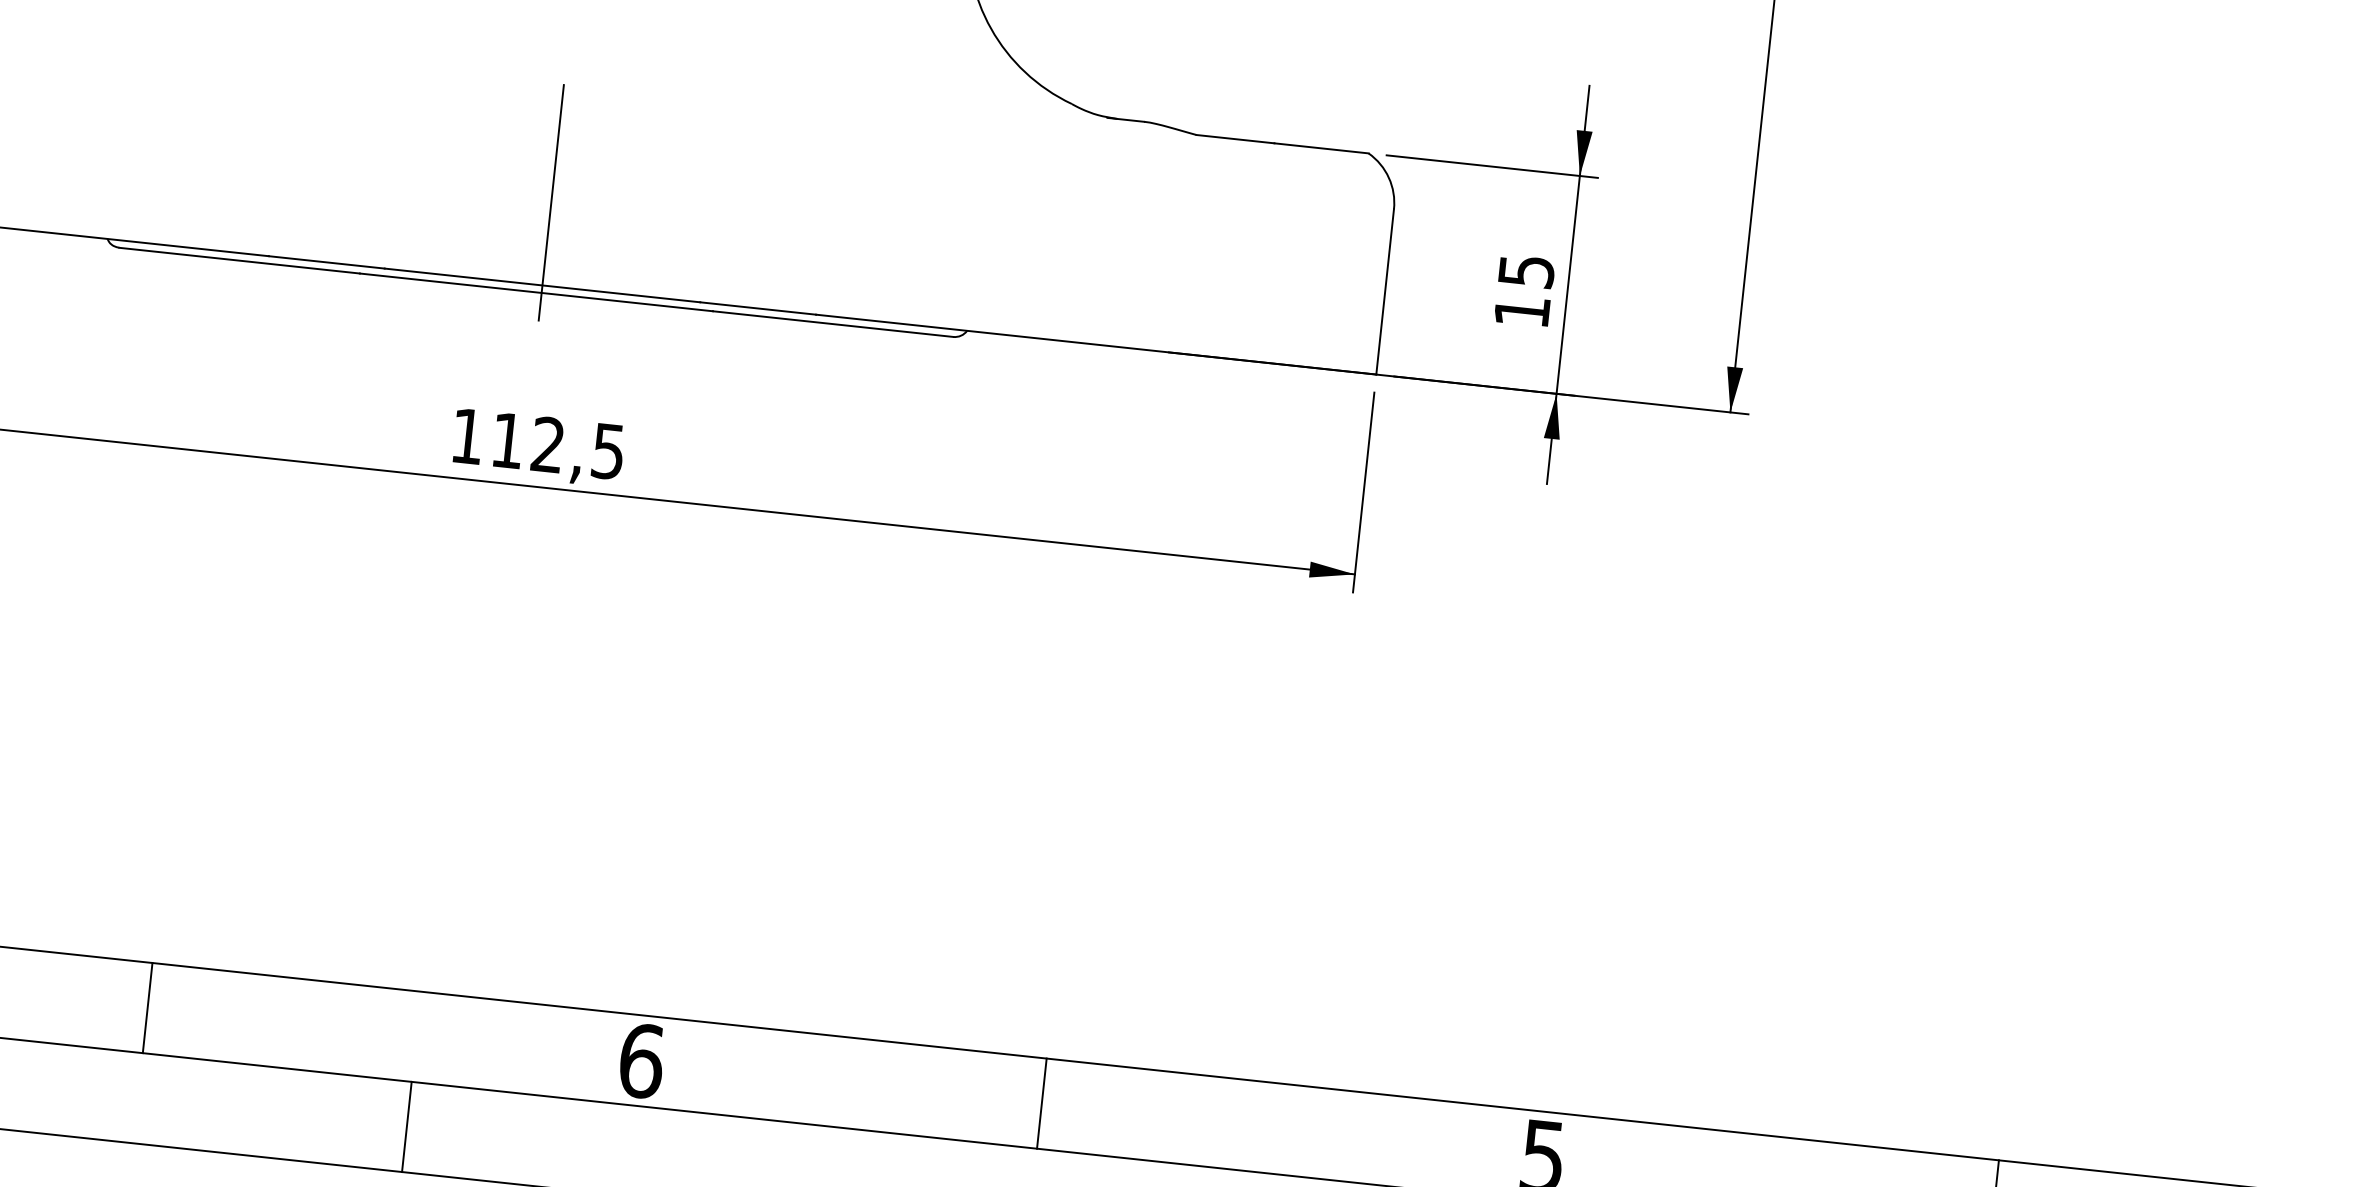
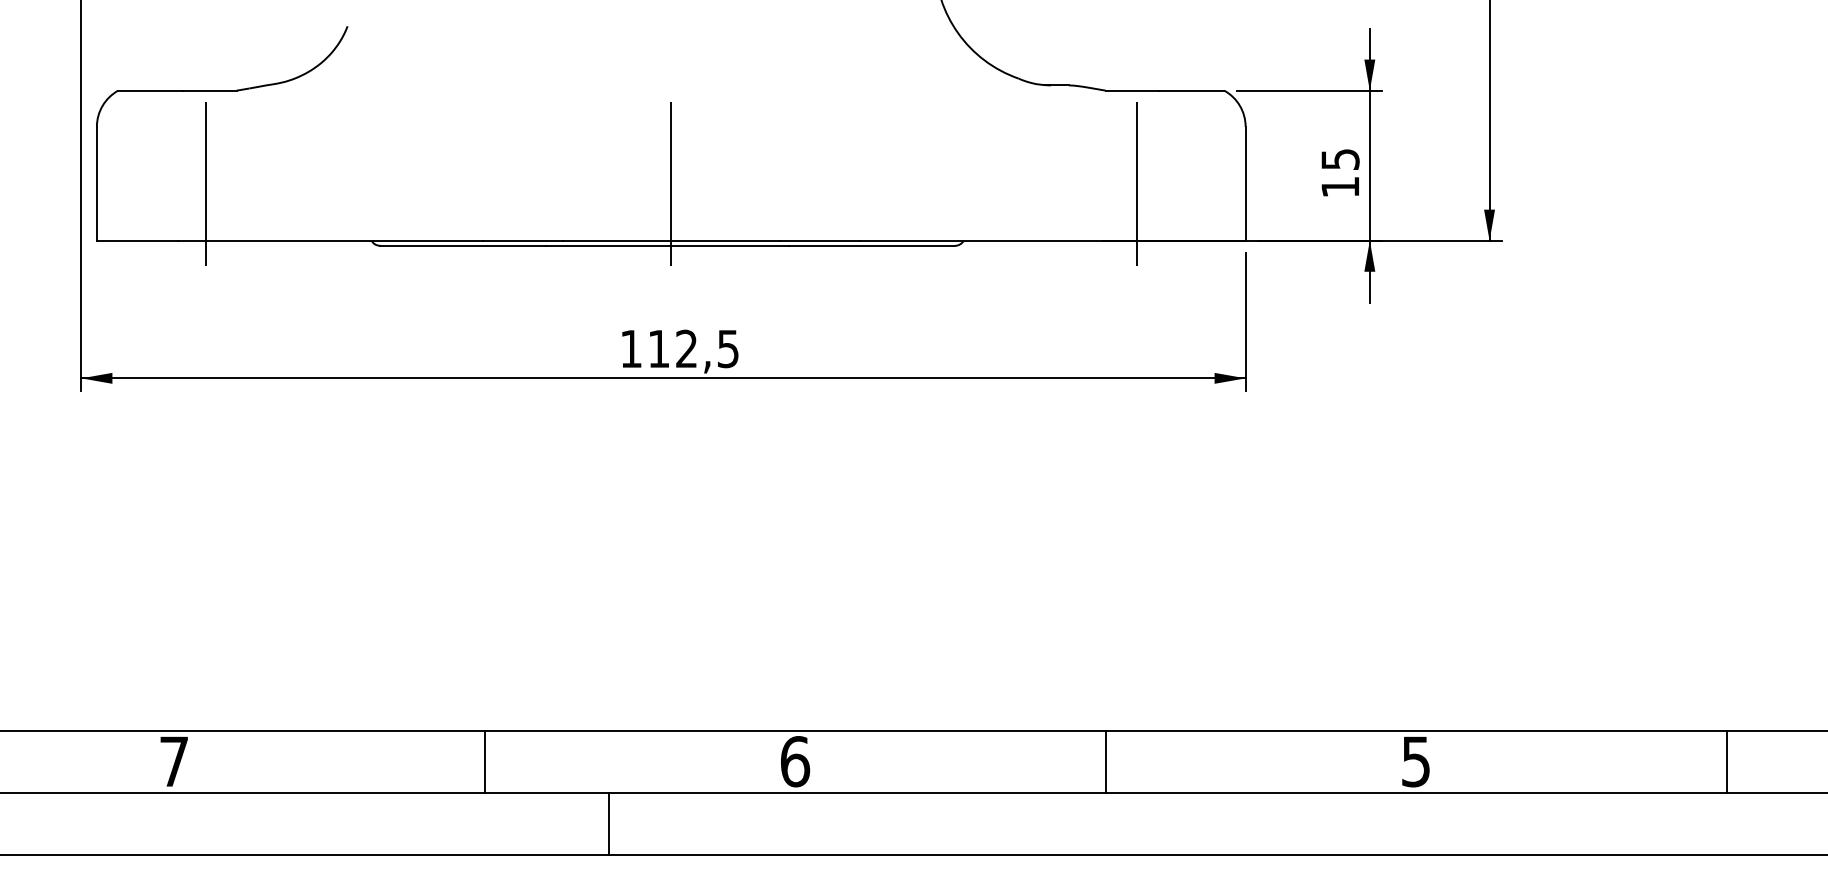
line: (1226, 274) -> (1136, 183), added
line: (146, 1007) -> (484, 761), moved
line: (1041, 1103) -> (1105, 761), moved
line: (407, 1126) -> (609, 823), moved

